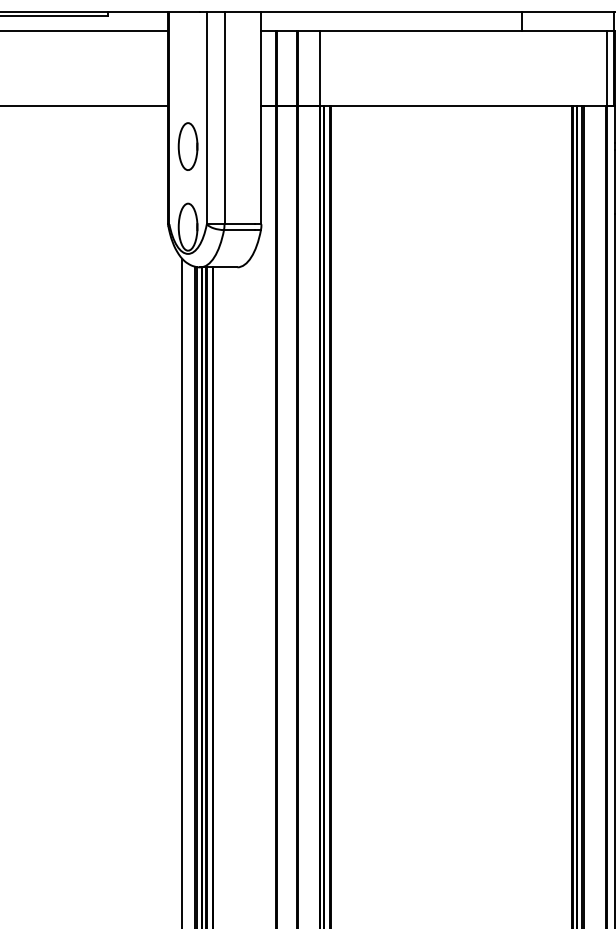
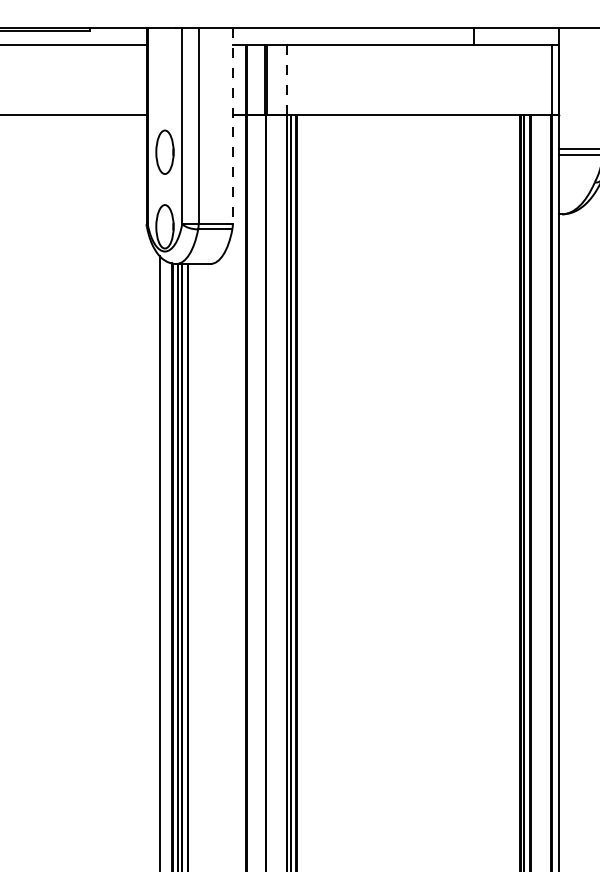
line: (319, 67) -> (286, 79), solid -> dashed
line: (261, 118) -> (232, 126), solid -> dashed

